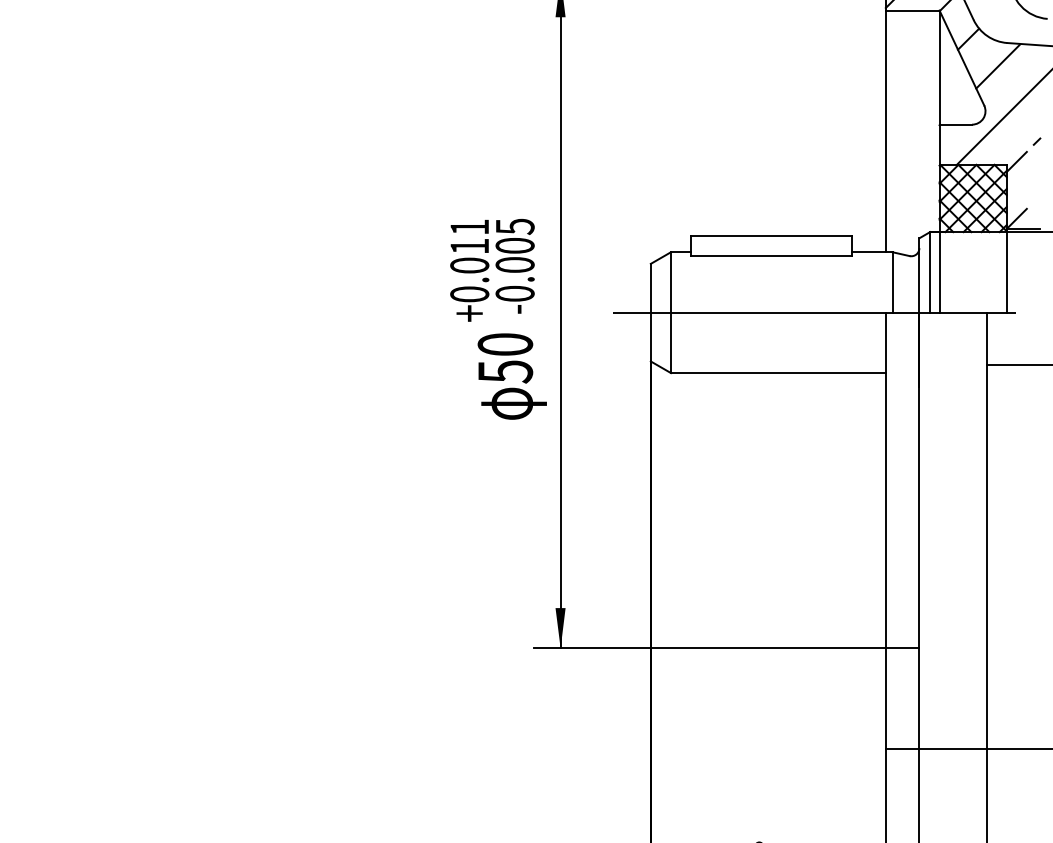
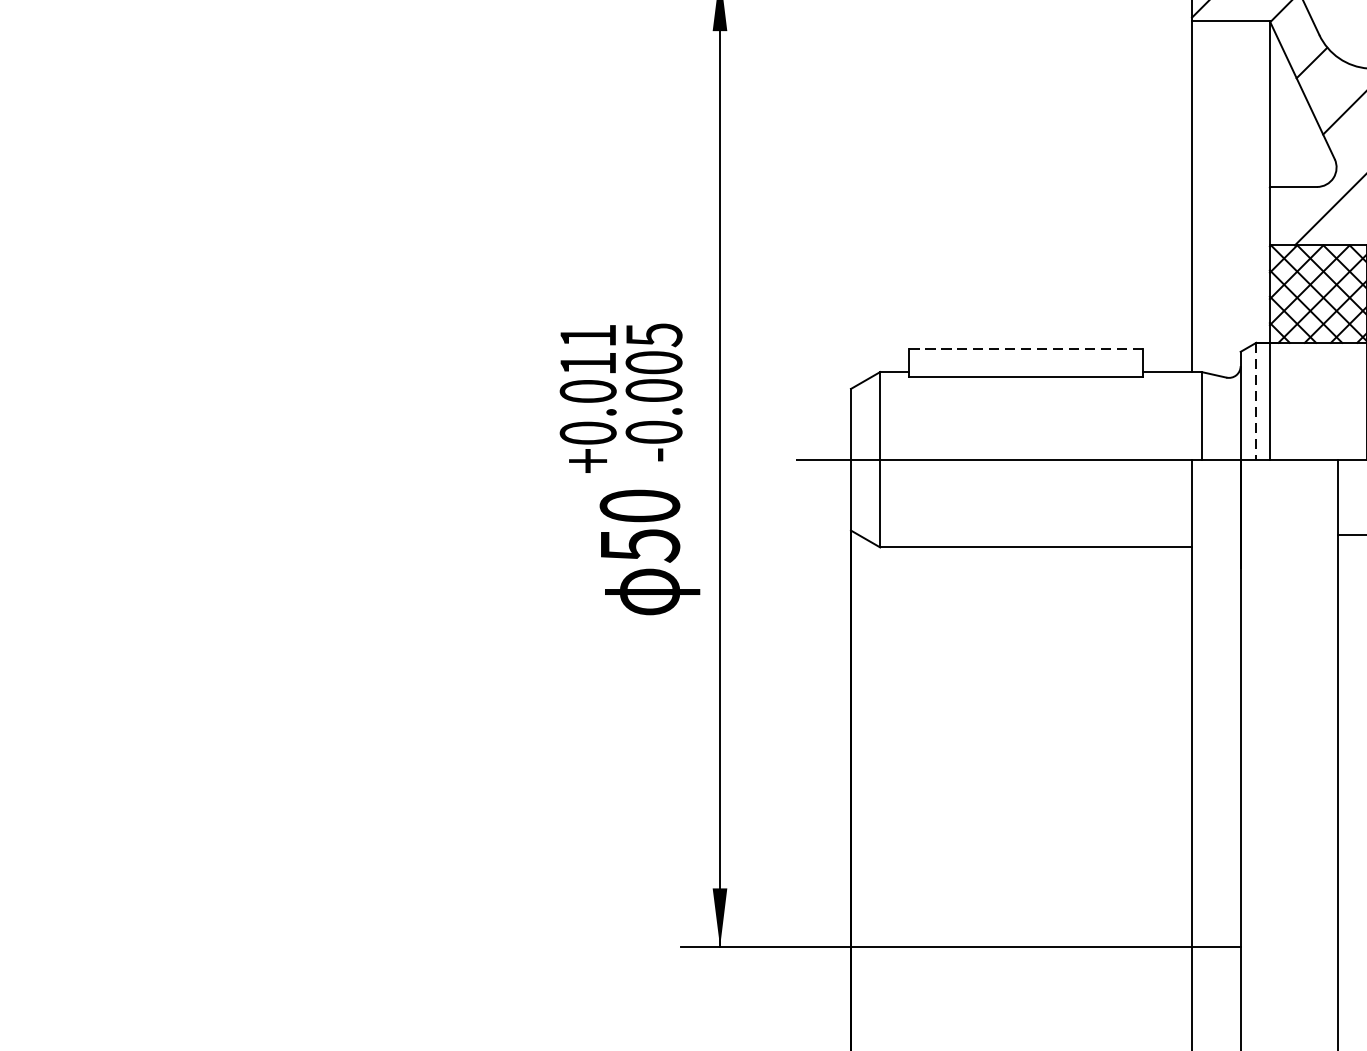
line: (771, 236) -> (1026, 349), solid -> dashed
line: (930, 272) -> (1256, 401), solid -> dashed

